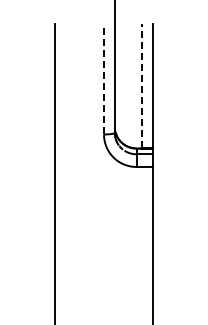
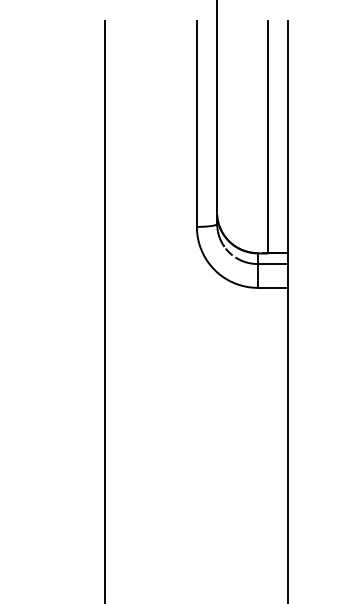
line: (104, 79) -> (197, 123), dashed -> solid
line: (141, 86) -> (267, 136), dashed -> solid

